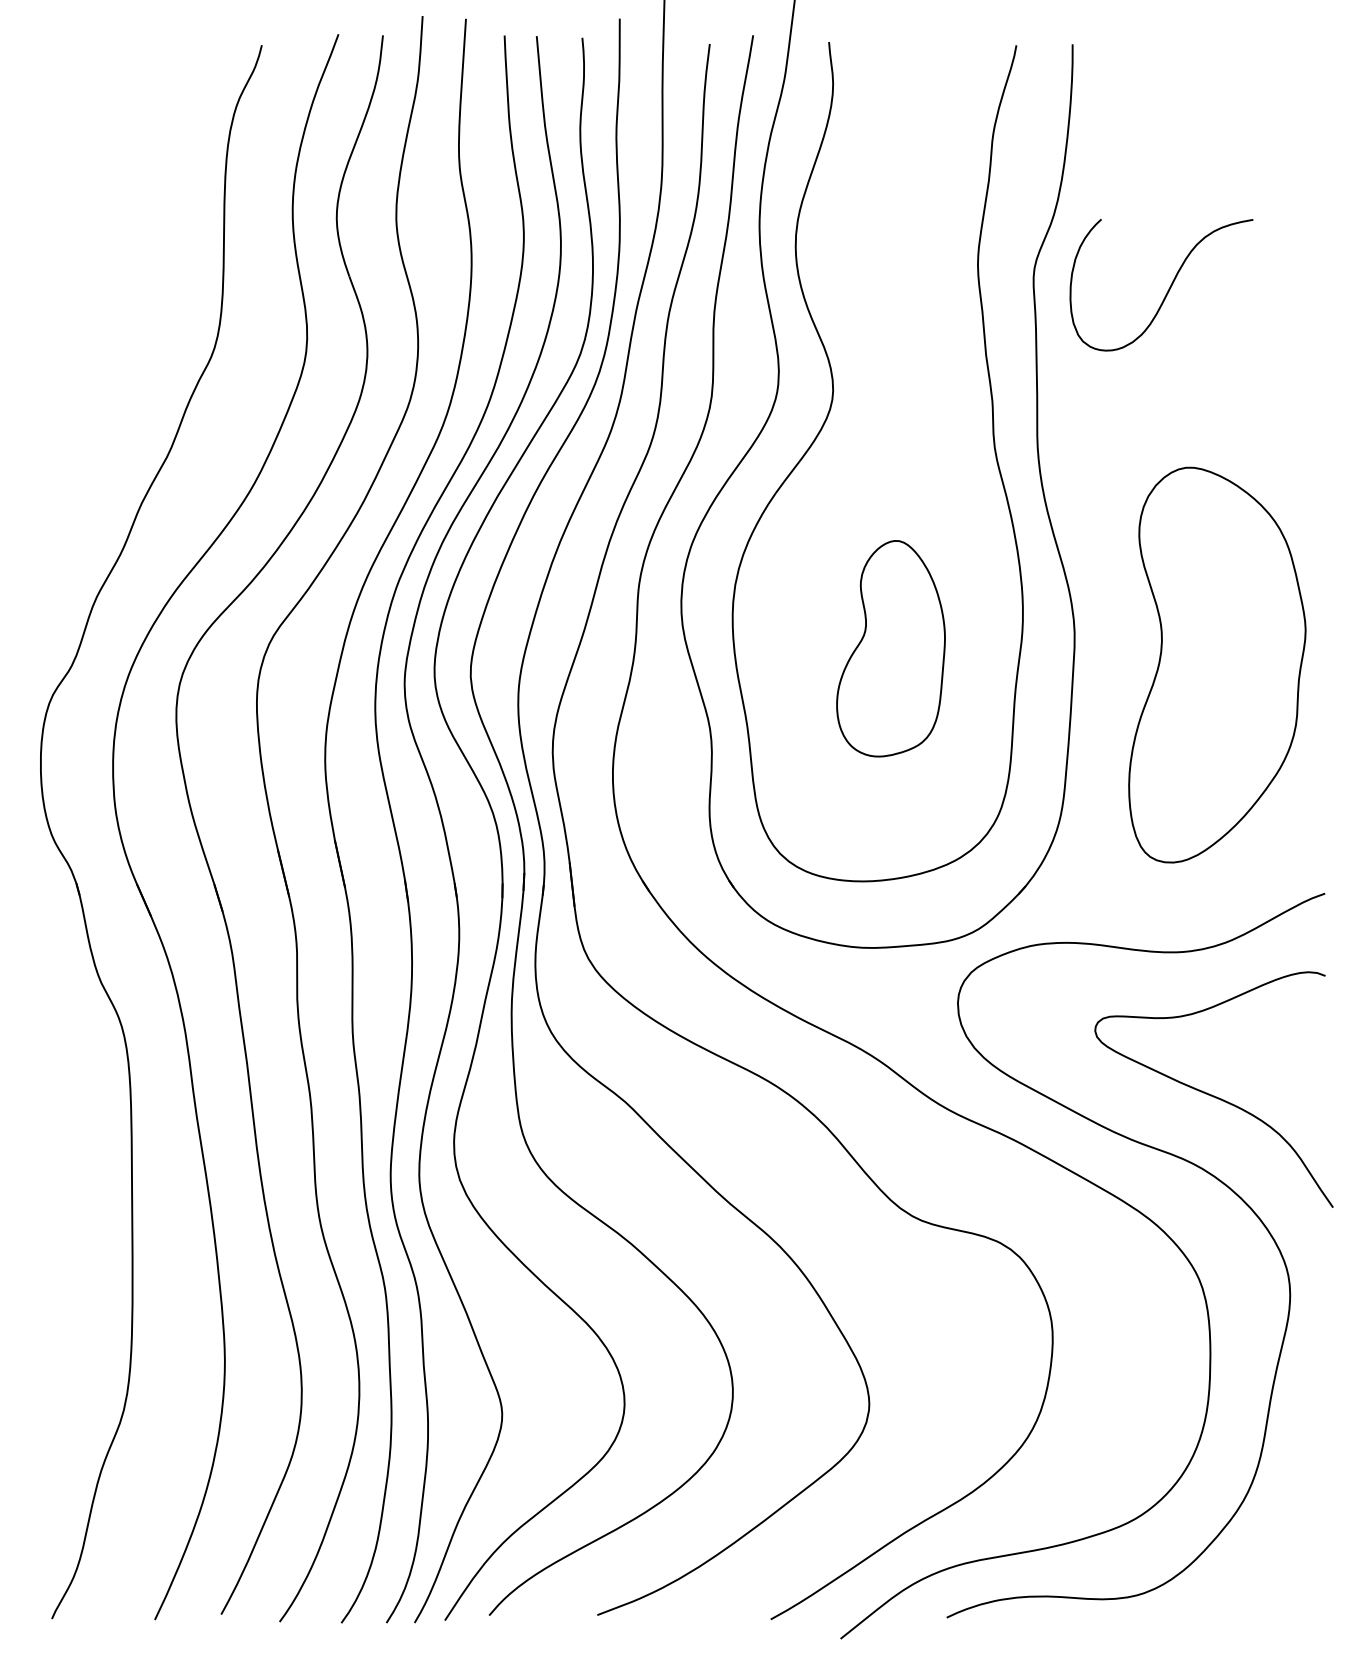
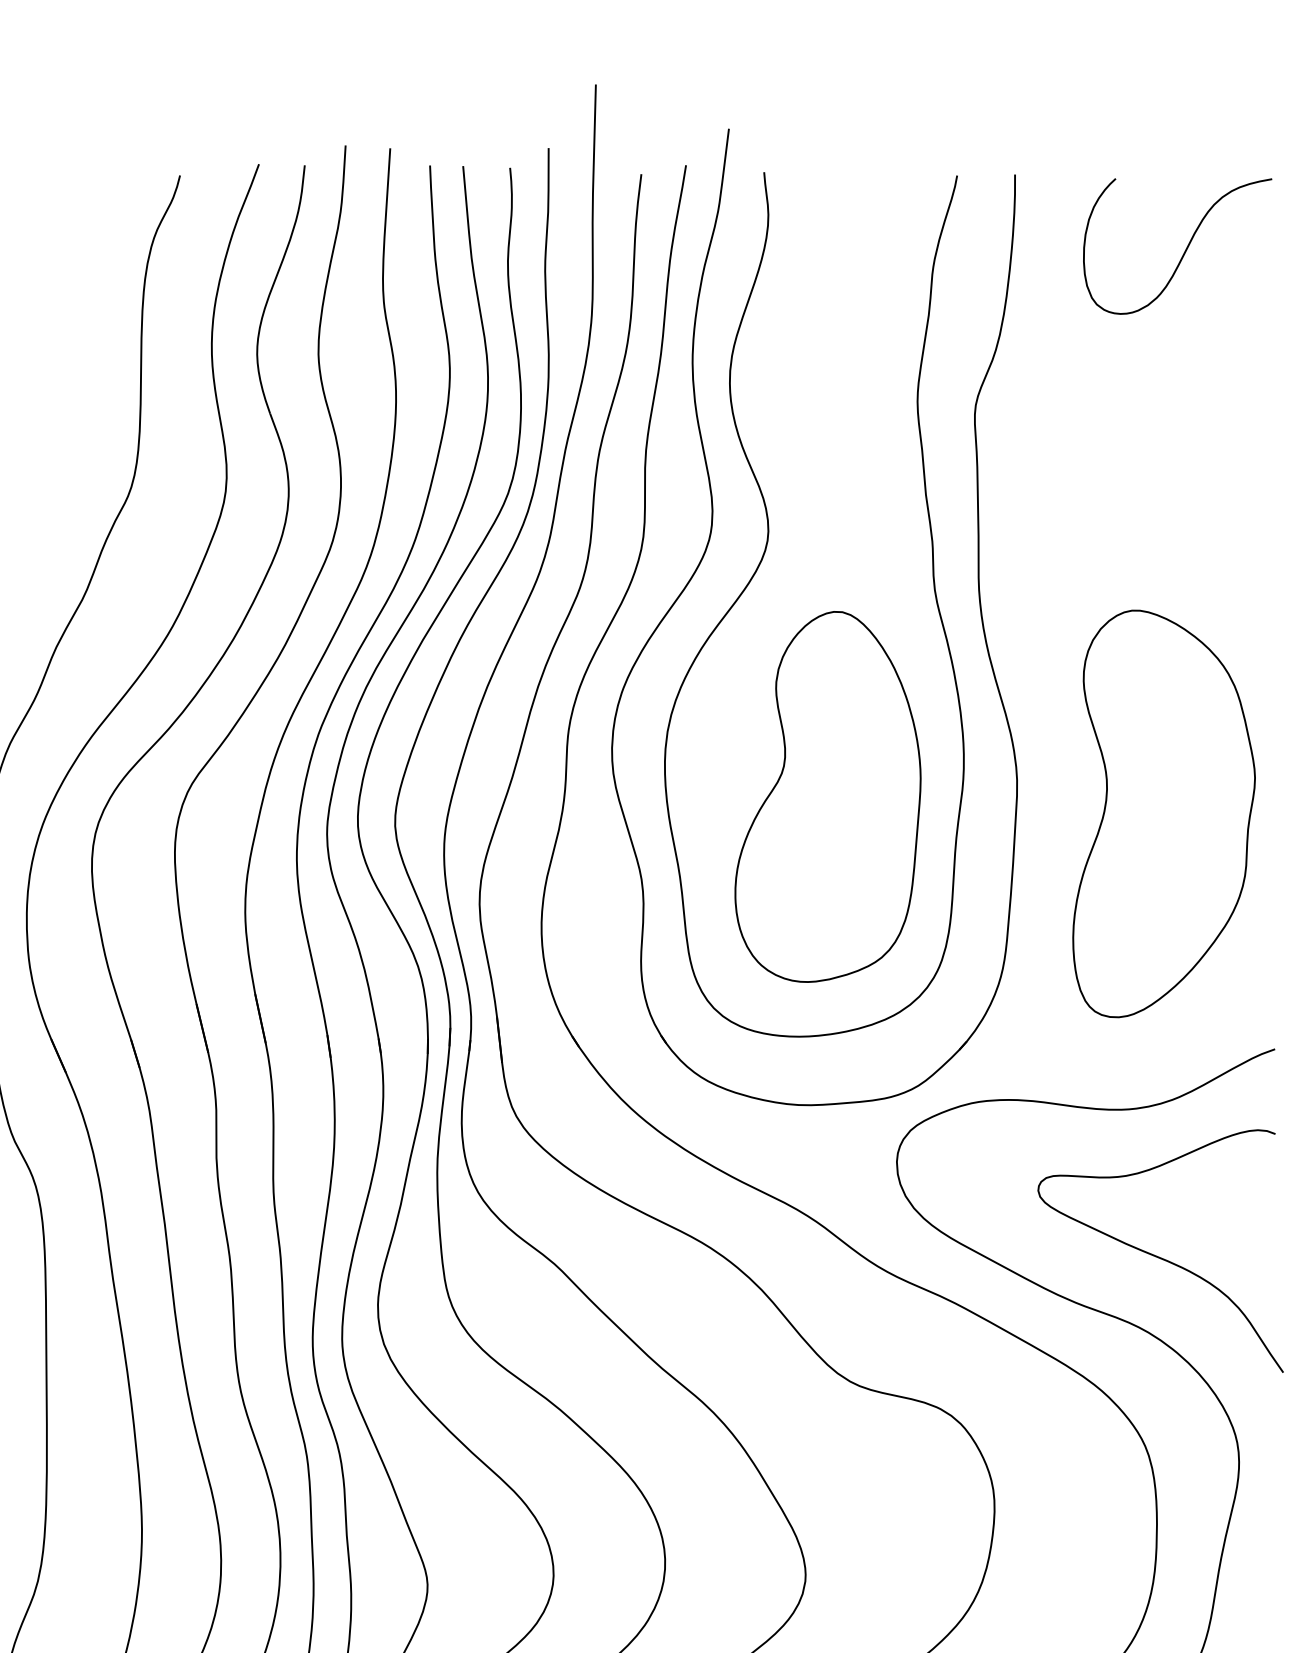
curve: (1168, 288) -> (1184, 249), moved
part: (890, 648) -> (827, 796), size x1.67

